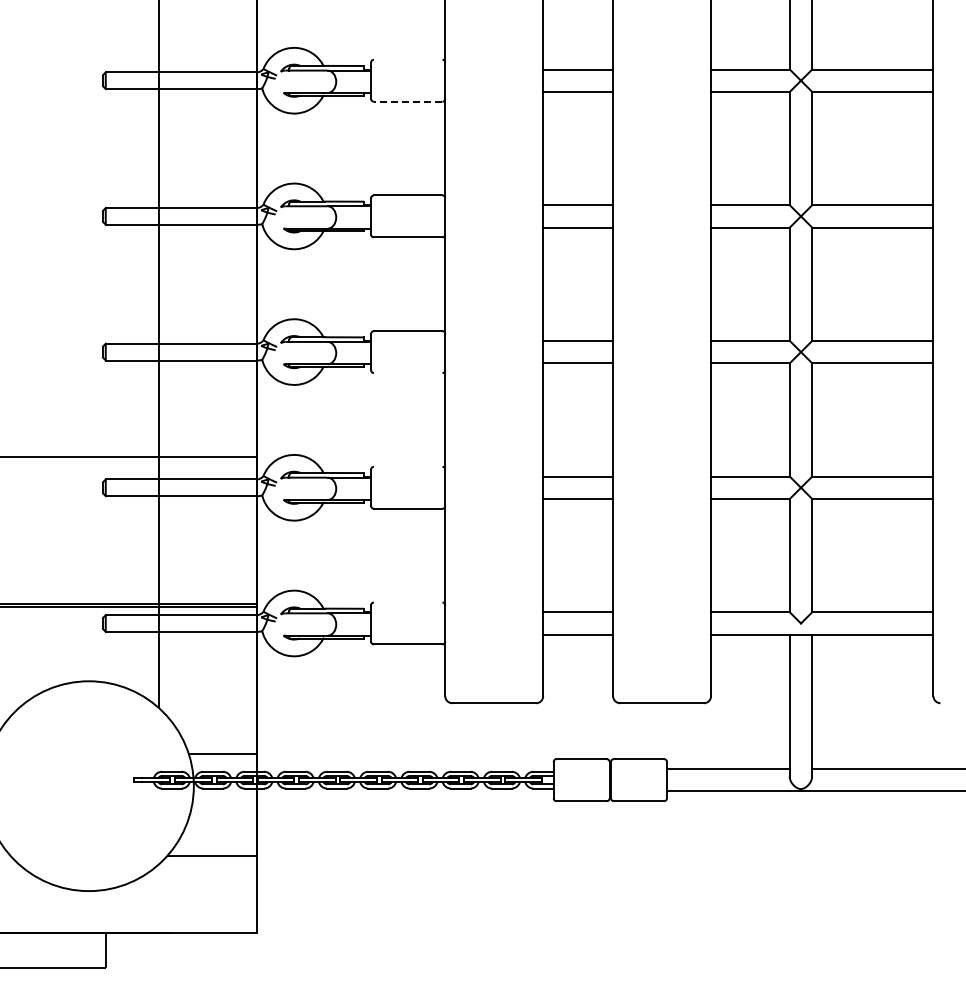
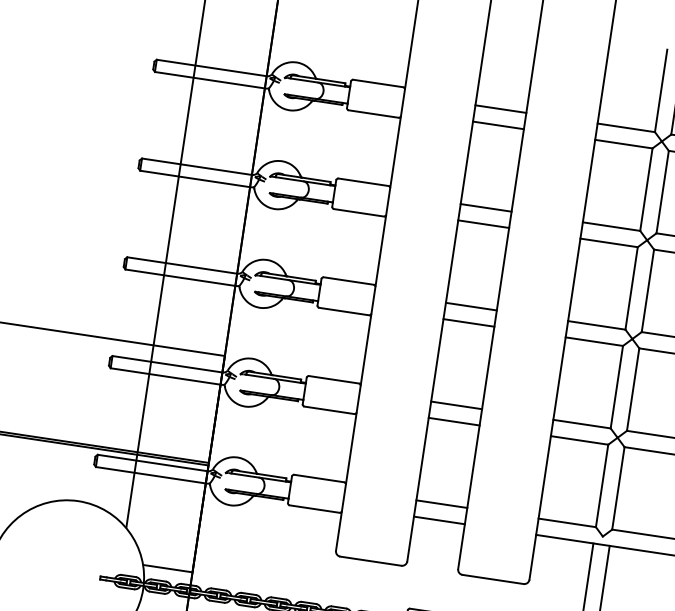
line: (407, 59) -> (377, 83), added
line: (407, 101) -> (373, 113), dashed -> solid
line: (407, 373) -> (343, 311), added
line: (407, 466) -> (333, 379), added
line: (407, 602) -> (318, 478), added

